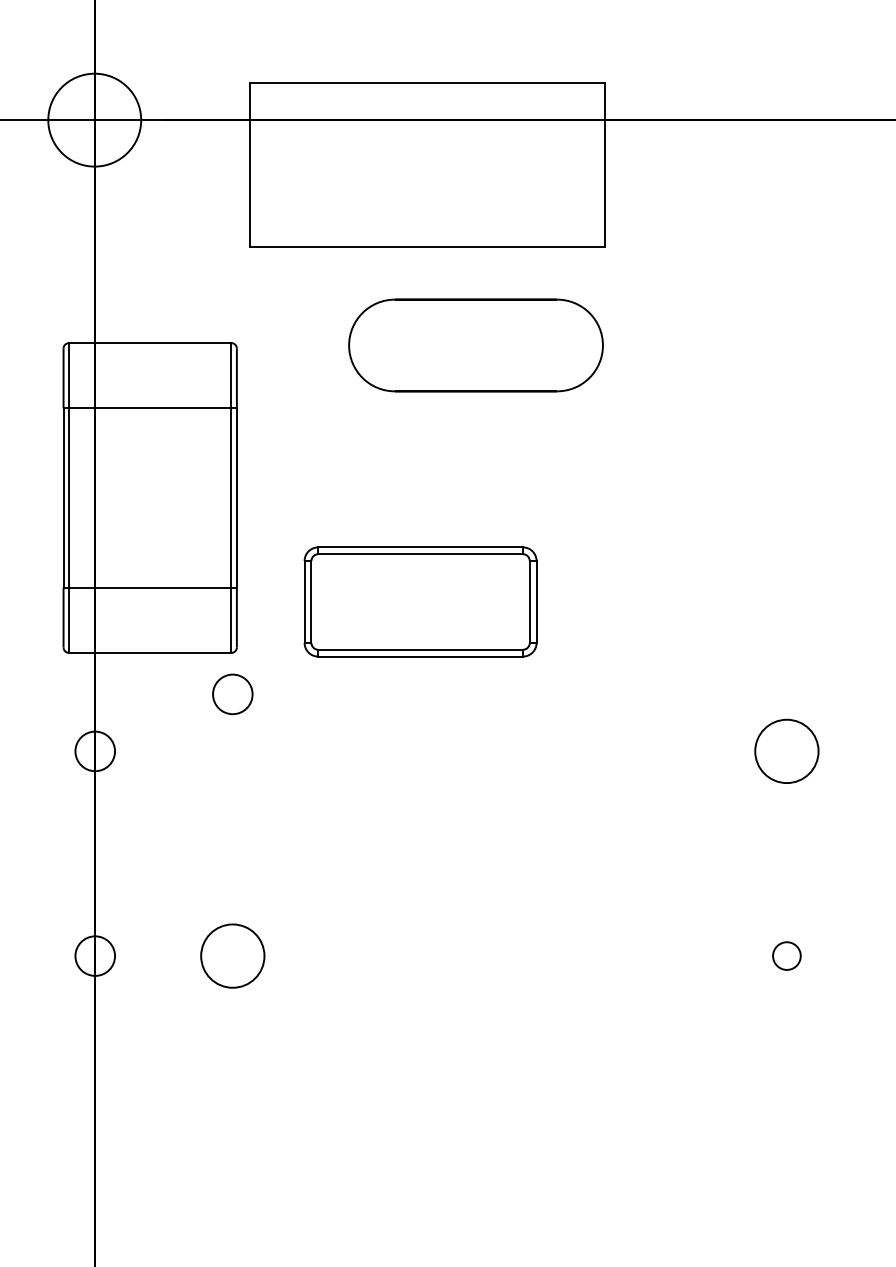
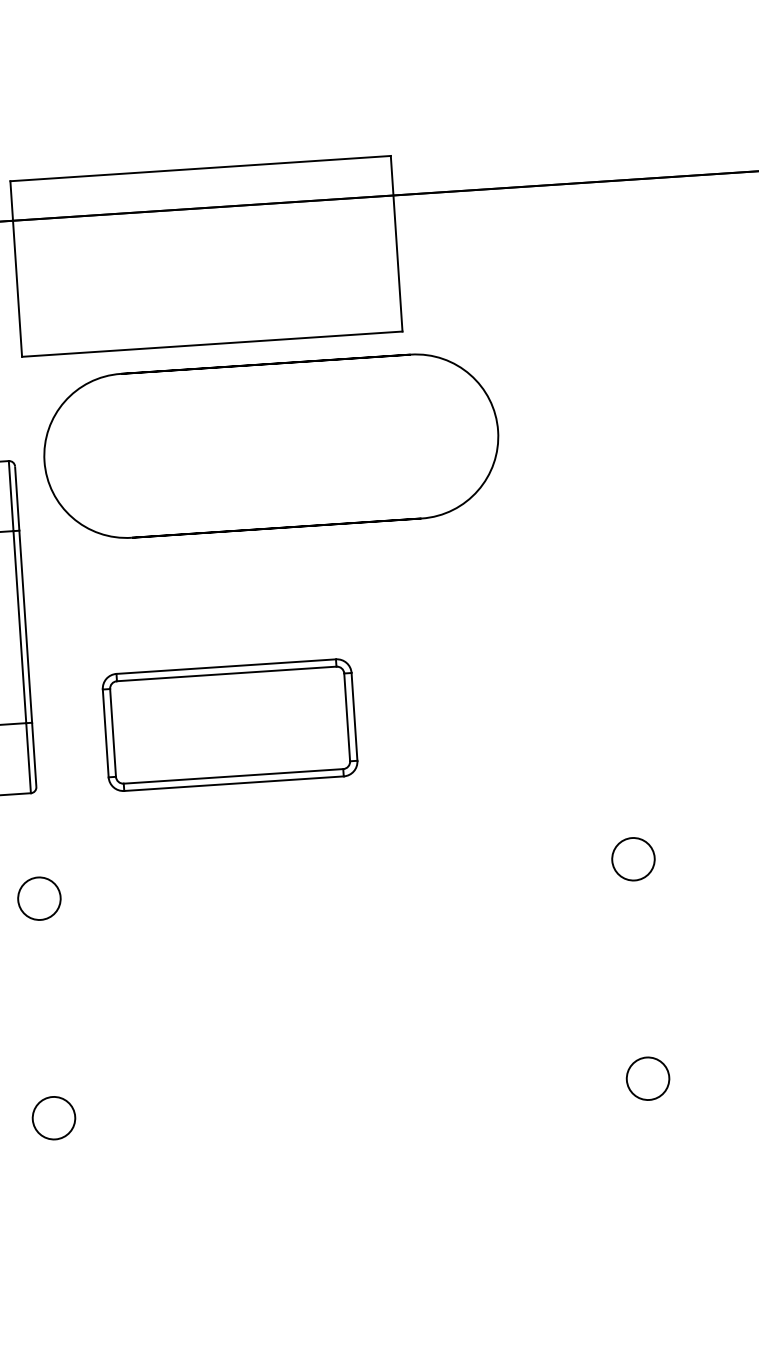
part: (475, 345) -> (270, 446), size x1.67
circle: (232, 694) -> (39, 898), moved
circle: (786, 751) -> (633, 859), size x0.62
circle: (232, 955) -> (53, 1117), size x0.62
circle: (786, 955) -> (647, 1078), size x1.43

